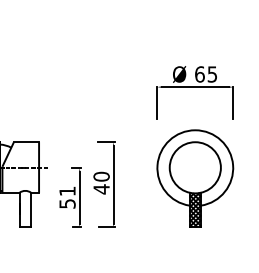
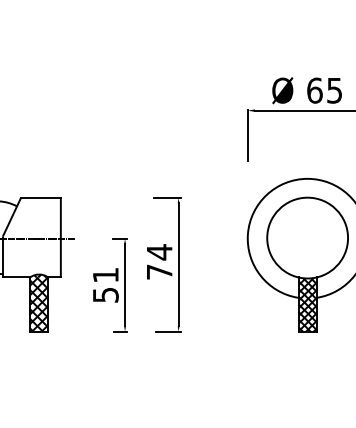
text: (101, 182) -> (159, 261), 40 -> 74
hatch: (25, 208) -> (39, 302), added

